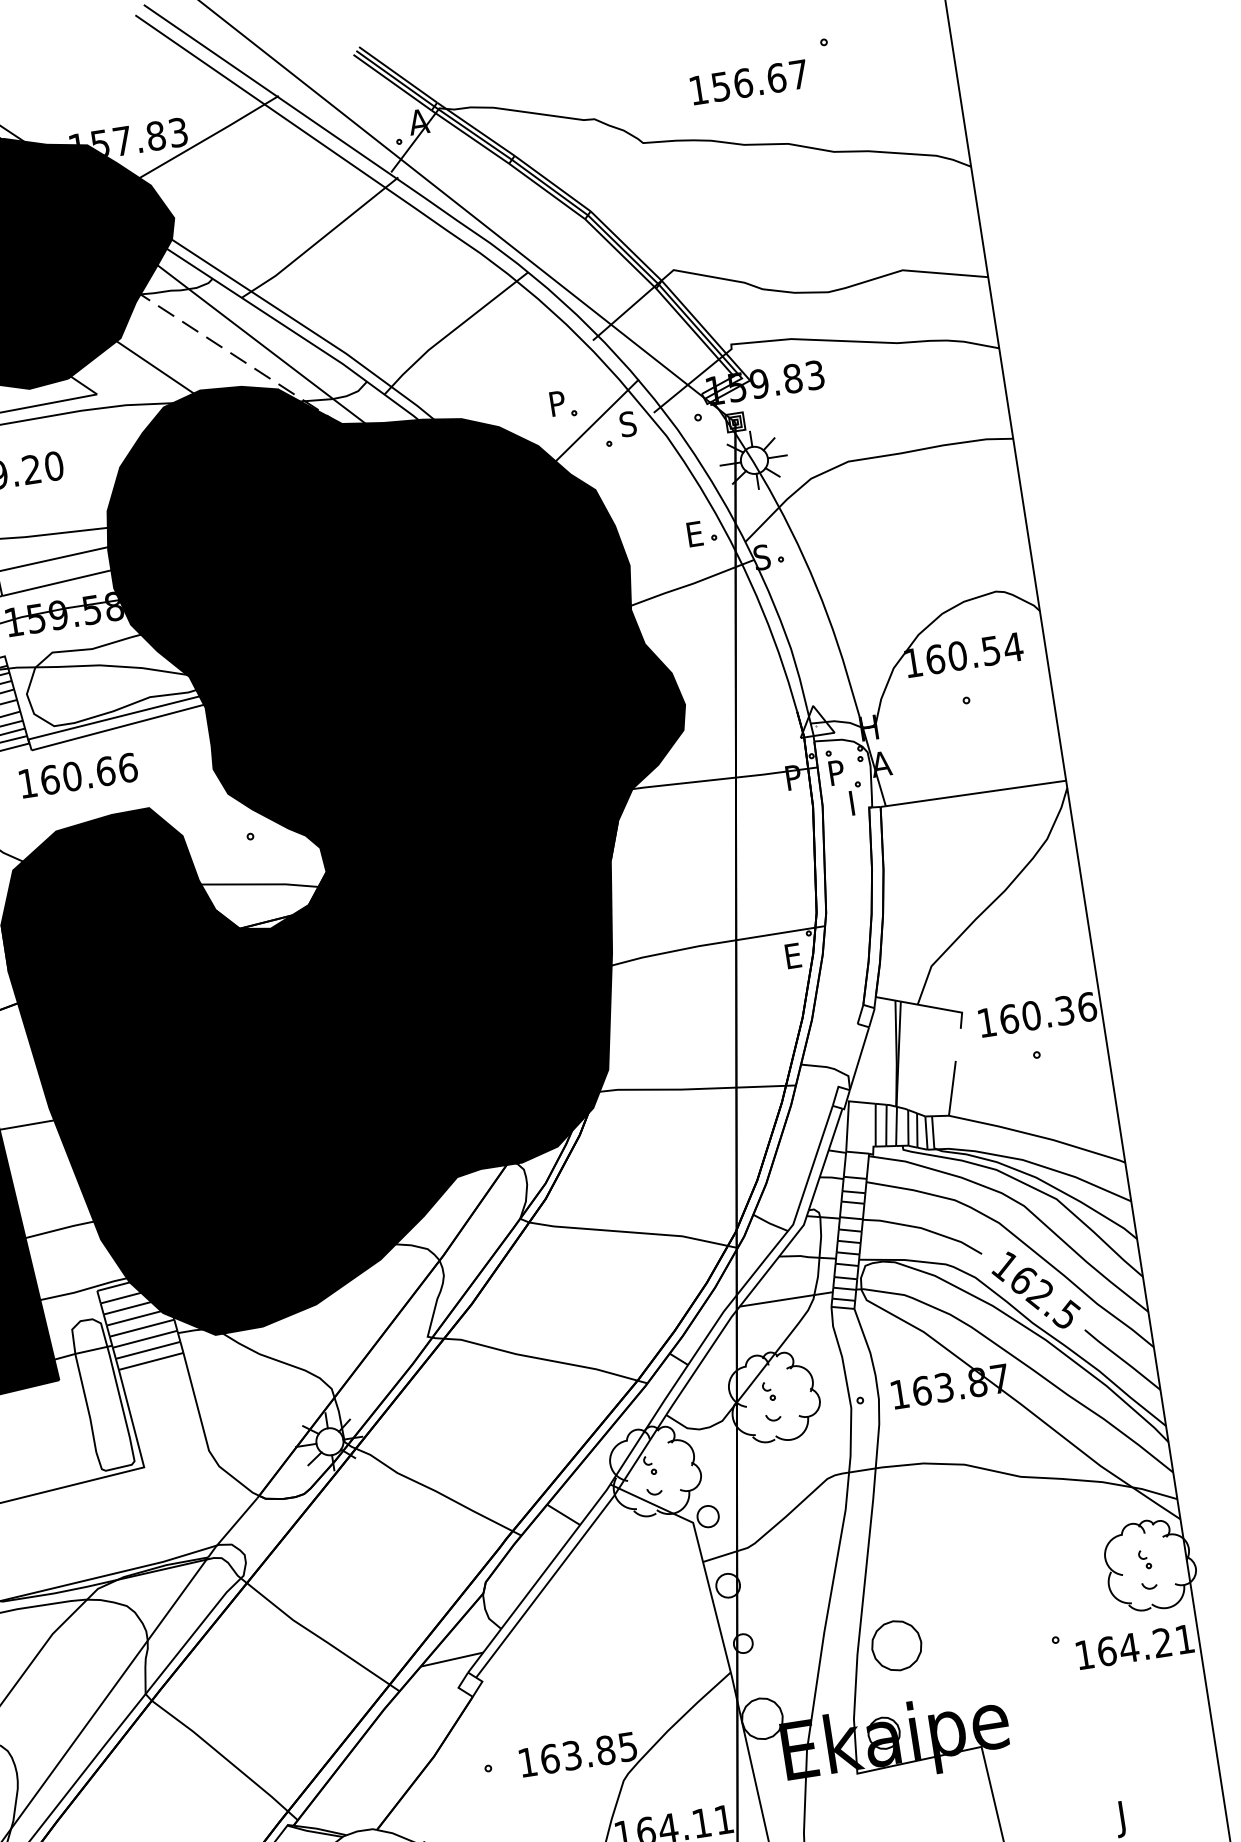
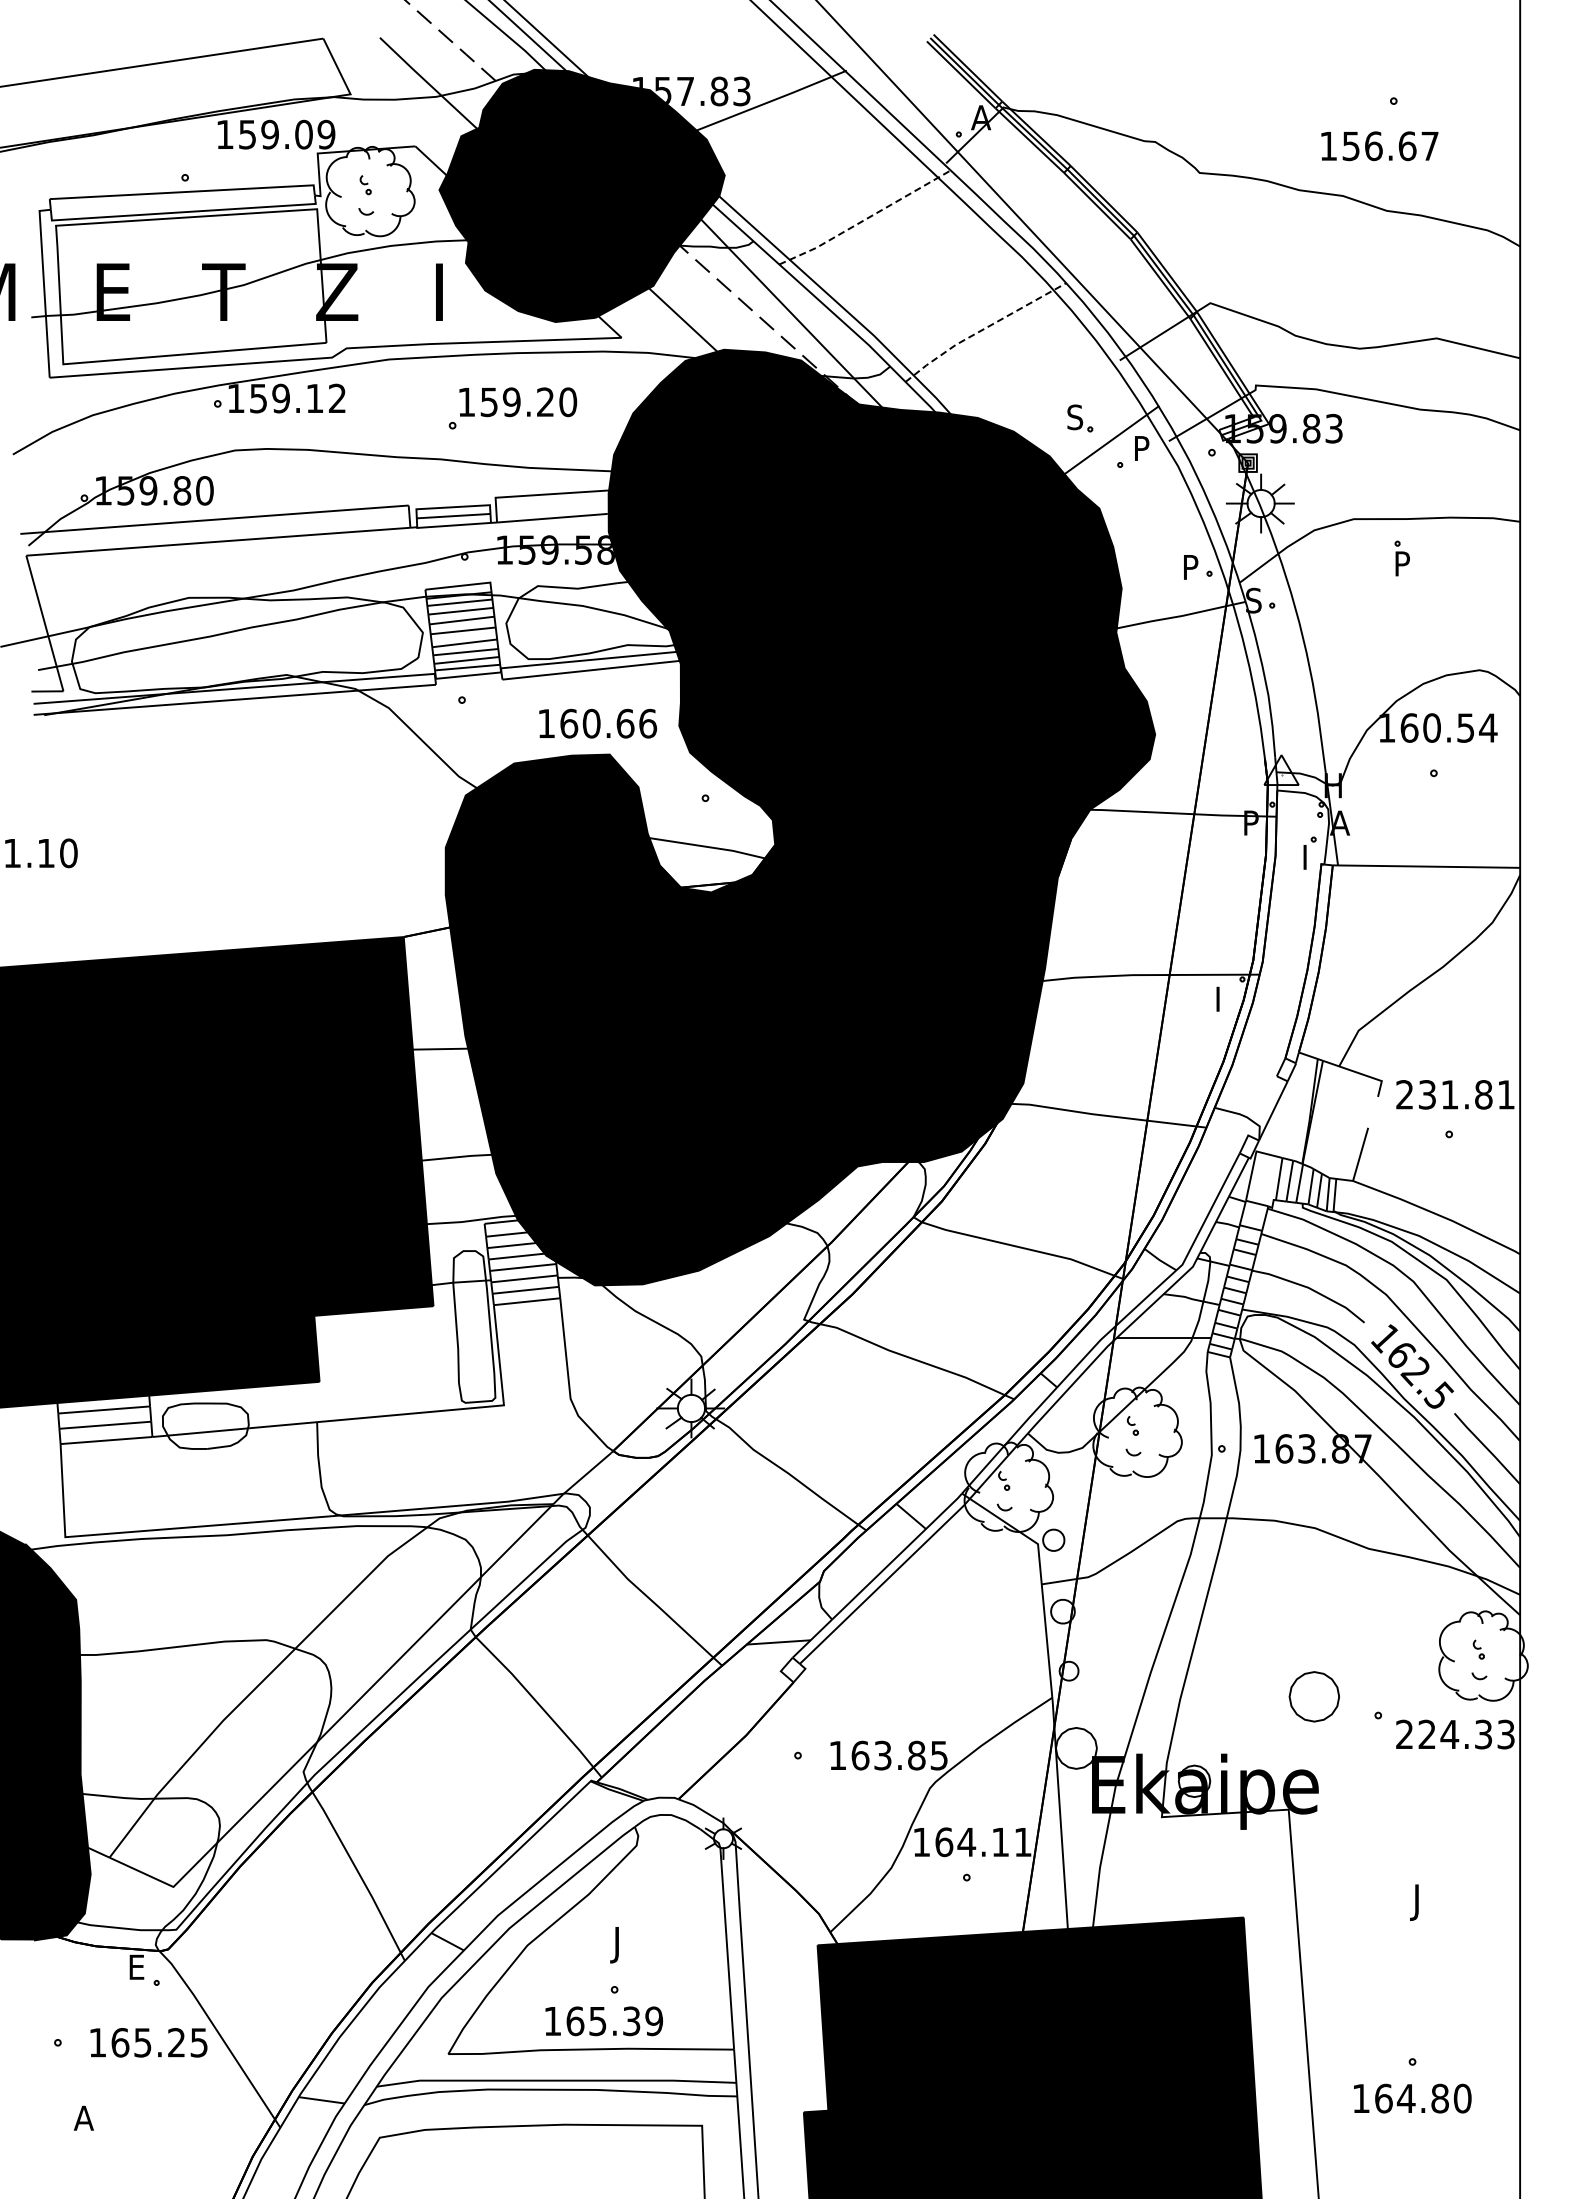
text: (749, 82) -> (1379, 146), moved
line: (321, 240) -> (866, 219), solid -> dashed
line: (452, 330) -> (982, 329), solid -> dashed
text: (557, 403) -> (1075, 417), P -> S
text: (627, 424) -> (1141, 448), S -> P
text: (696, 534) -> (1192, 567), E -> P
part: (834, 767) -> (1401, 558), moved
text: (79, 775) -> (598, 723), moved
text: (793, 955) -> (1224, 998), E -> I
text: (1036, 1014) -> (1455, 1094), 160.36 -> 231.81
part: (895, 1645) -> (1313, 1696), moved
text: (1134, 1647) -> (1455, 1734), 164.21 -> 224.33

